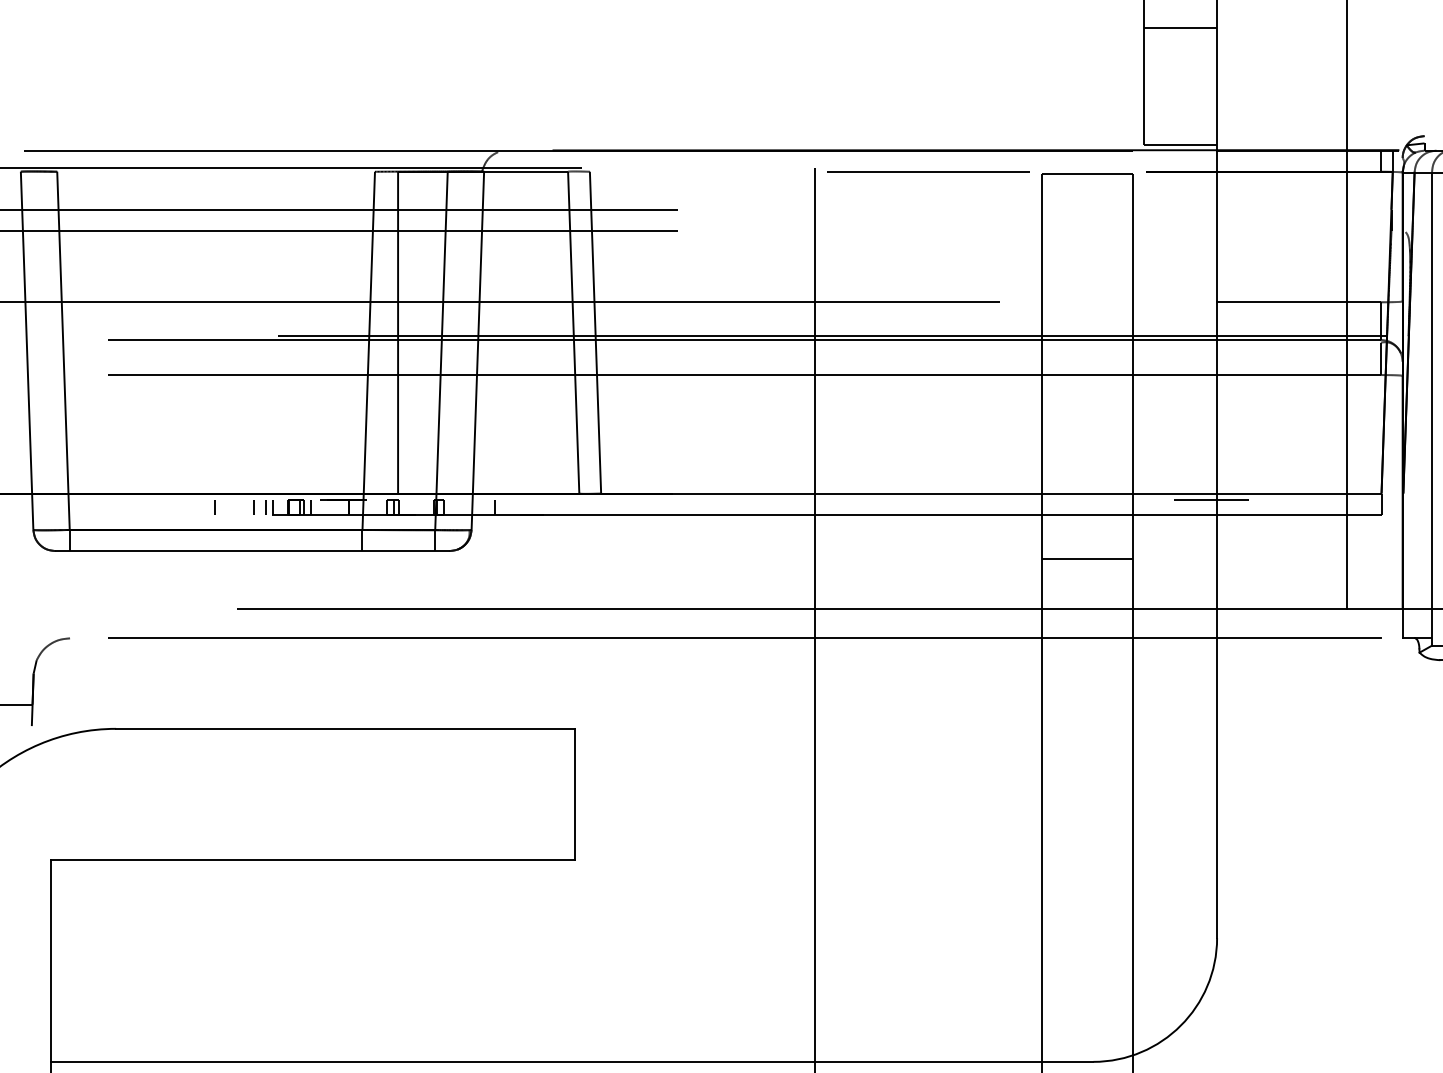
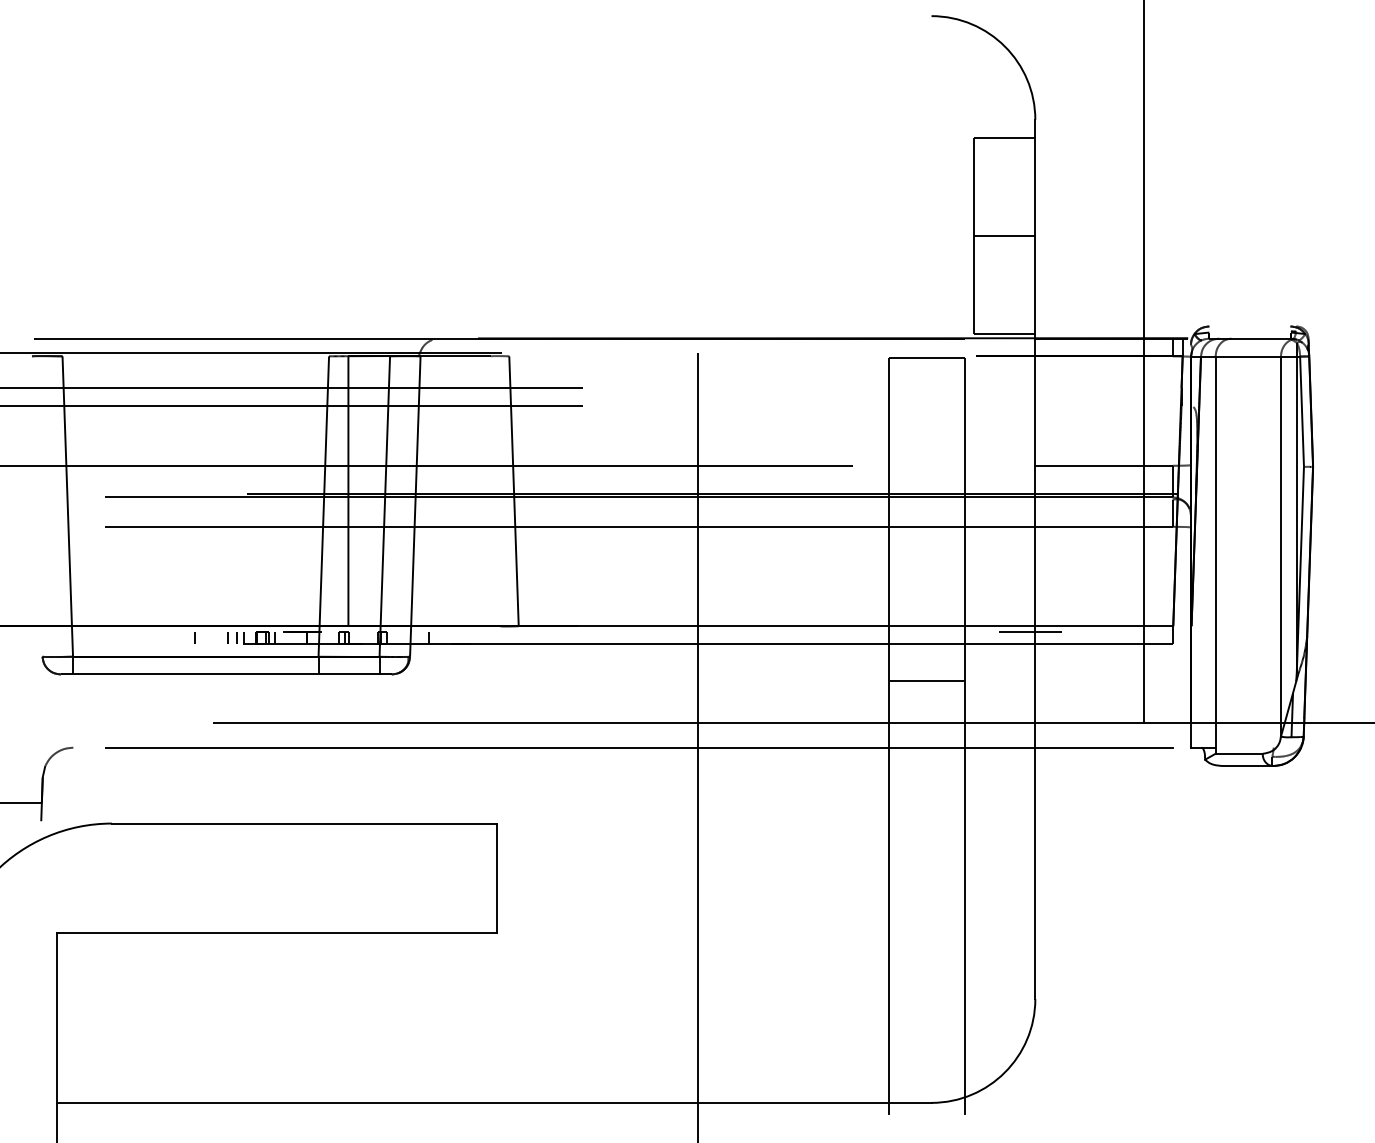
line: (928, 170) -> (793, 355), removed
line: (573, 332) -> (495, 491), removed
line: (27, 350) -> (37, 506), removed

